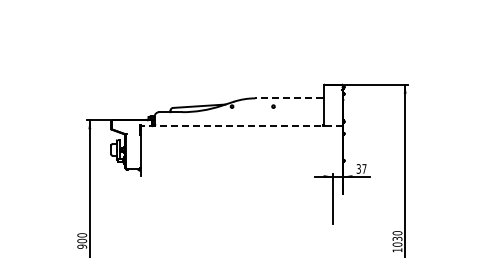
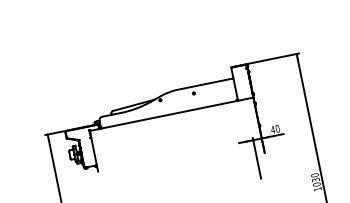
line: (289, 98) -> (205, 84), dashed -> solid
line: (242, 126) -> (172, 114), dashed -> solid
text: (361, 168) -> (275, 128), 37 -> 40

